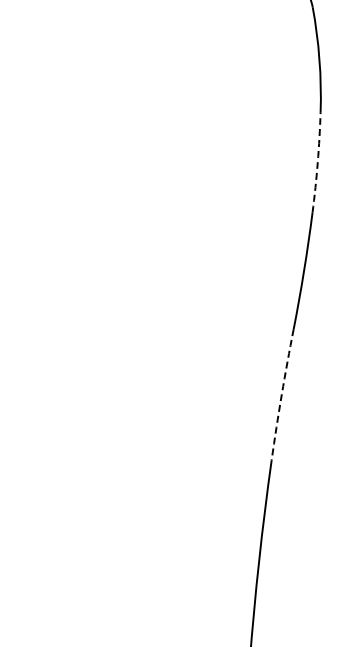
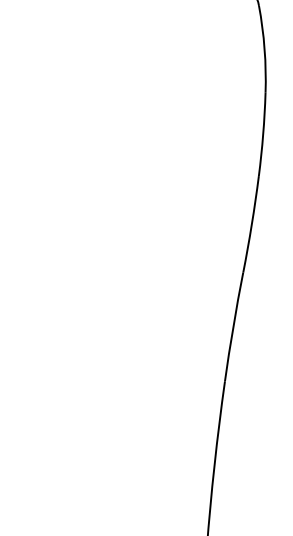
arc: (317, 162) -> (262, 134), dashed -> solid
arc: (281, 394) -> (233, 326), dashed -> solid

